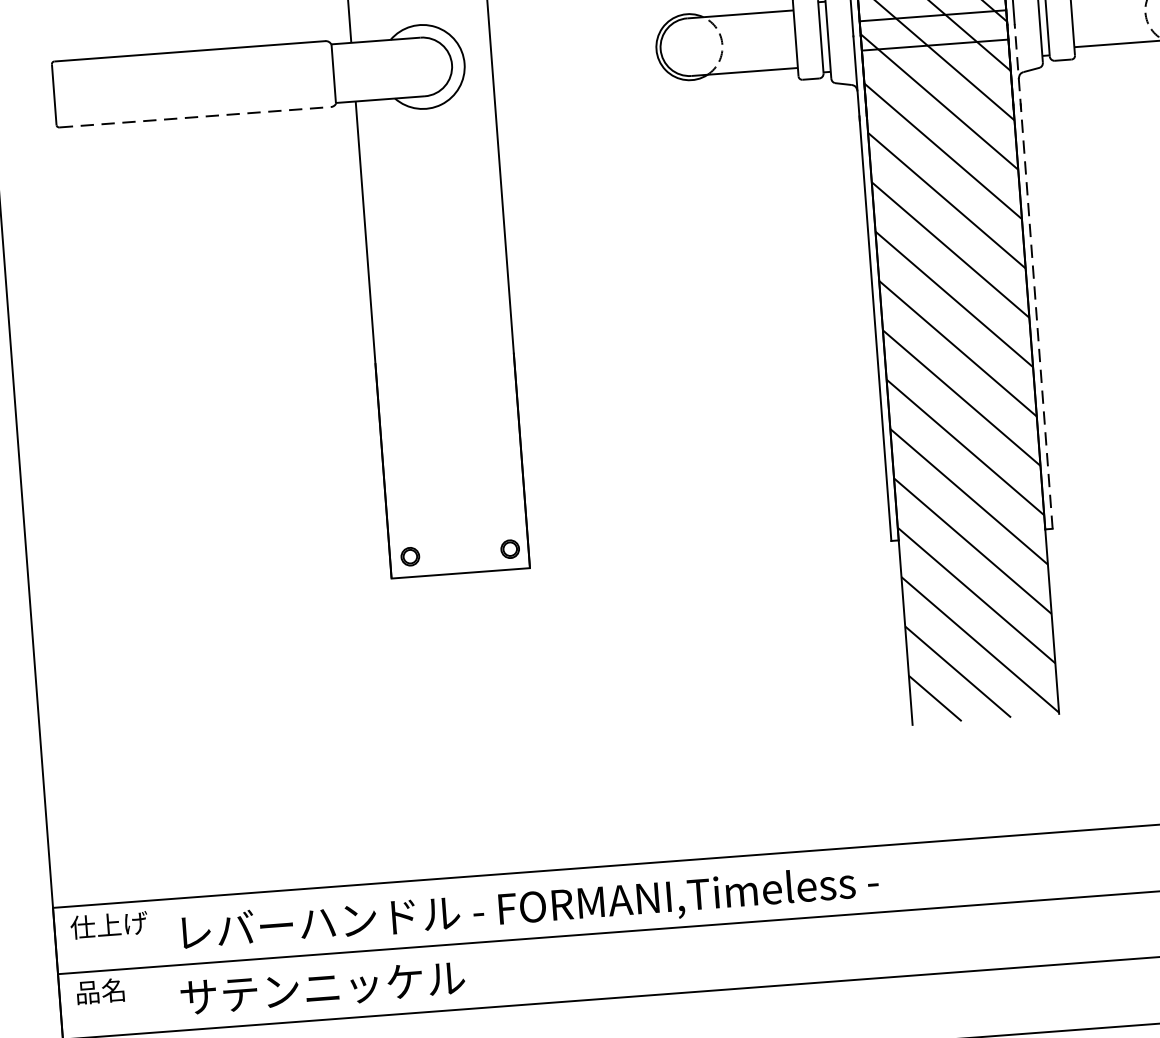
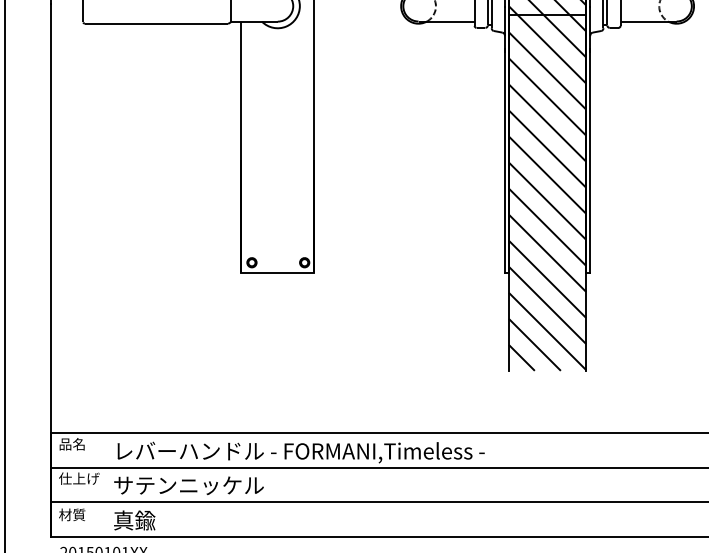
line: (195, 117) -> (156, 23), dashed -> solid
line: (1034, 275) -> (590, 139), dashed -> solid
text: (109, 925) -> (79, 444), 仕上げ -> 品名
text: (114, 990) -> (79, 478), 品名 -> 仕上げ

